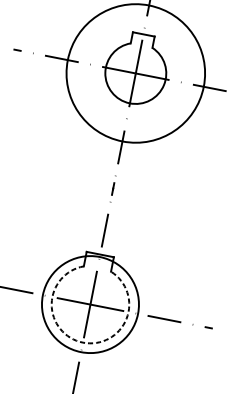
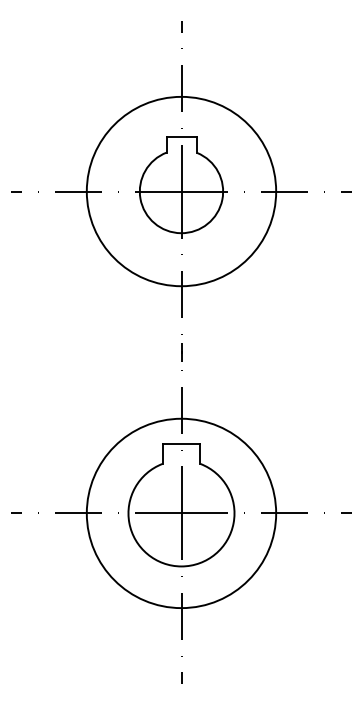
circle: (90, 304) -> (181, 513), size x1.43
arc: (83, 342) -> (181, 566), dashed -> solid

